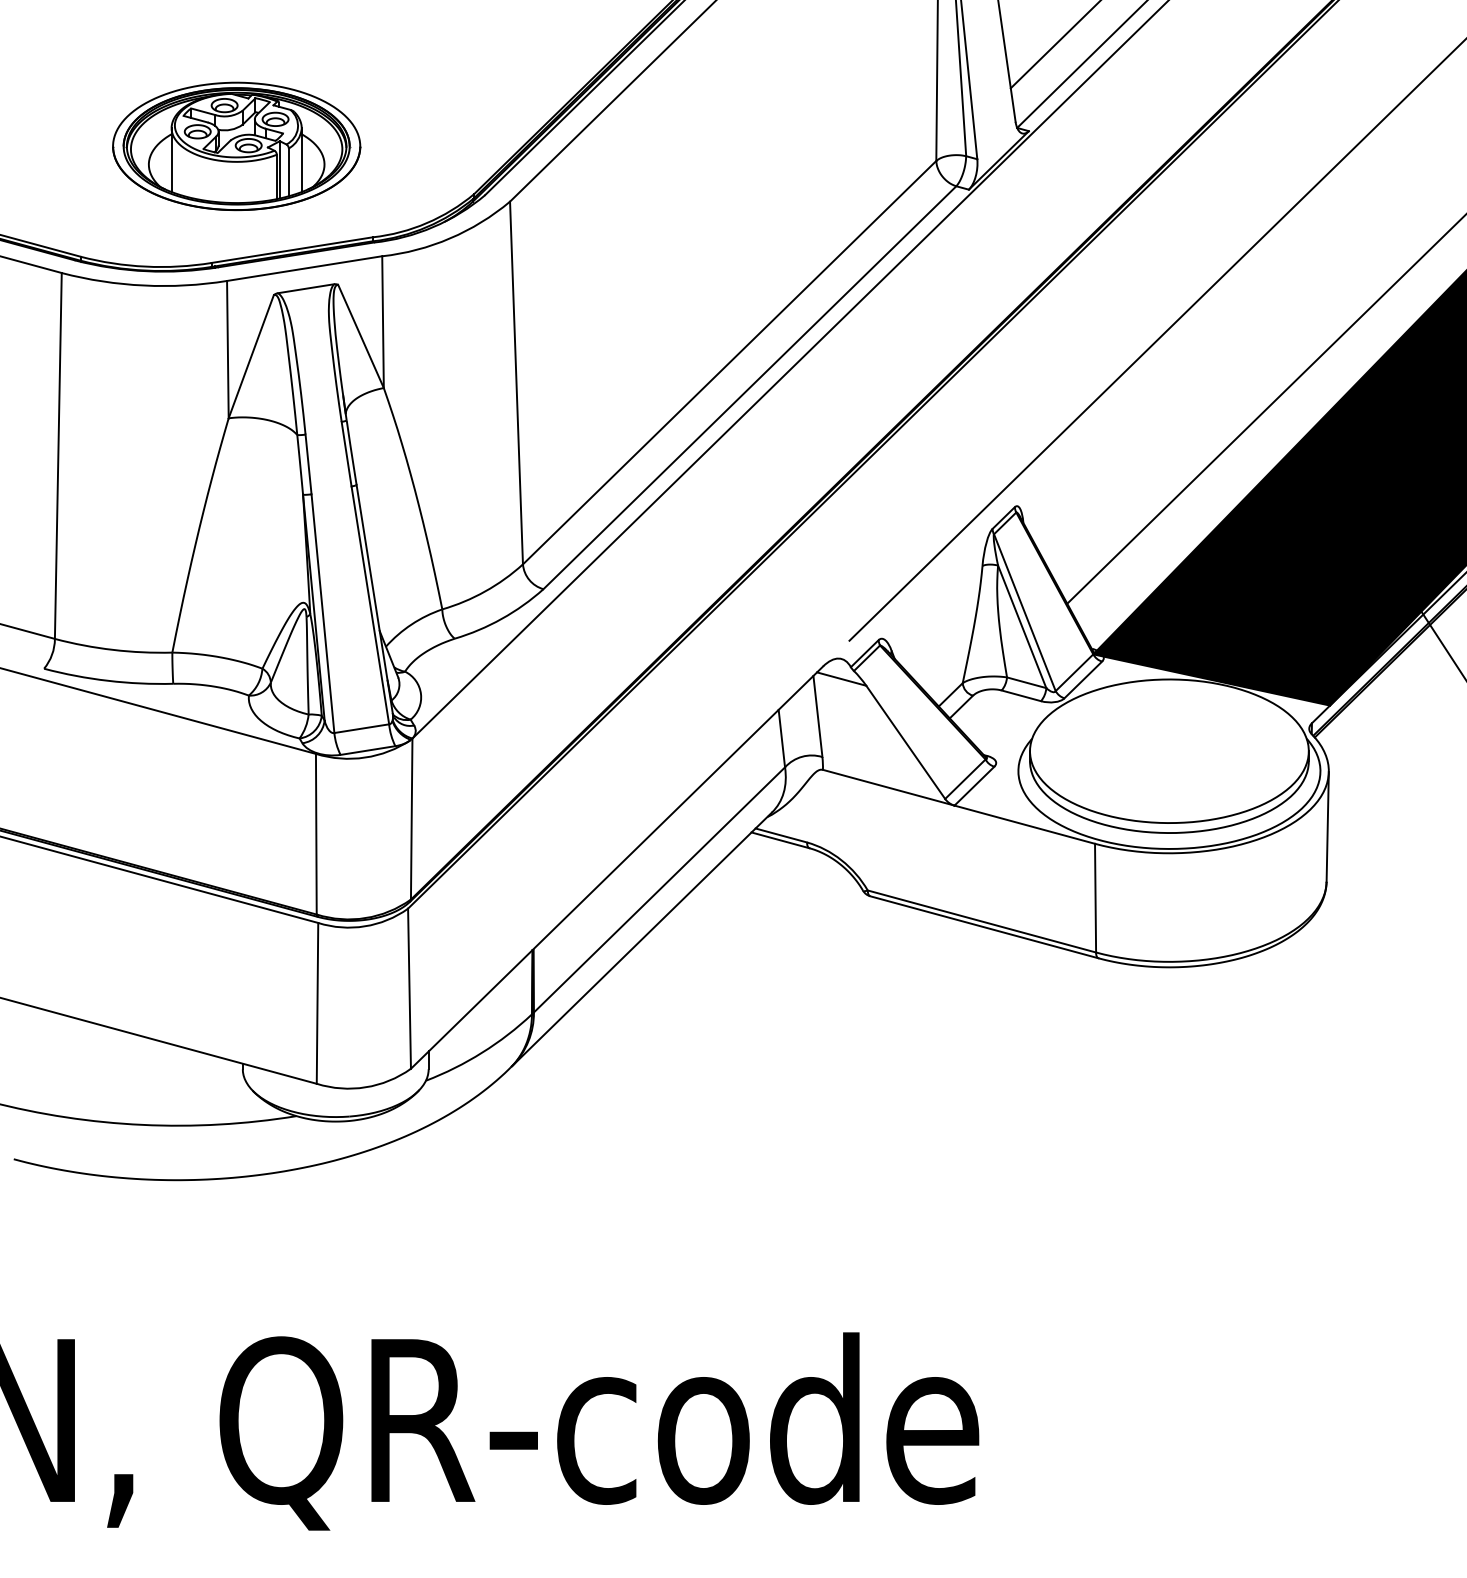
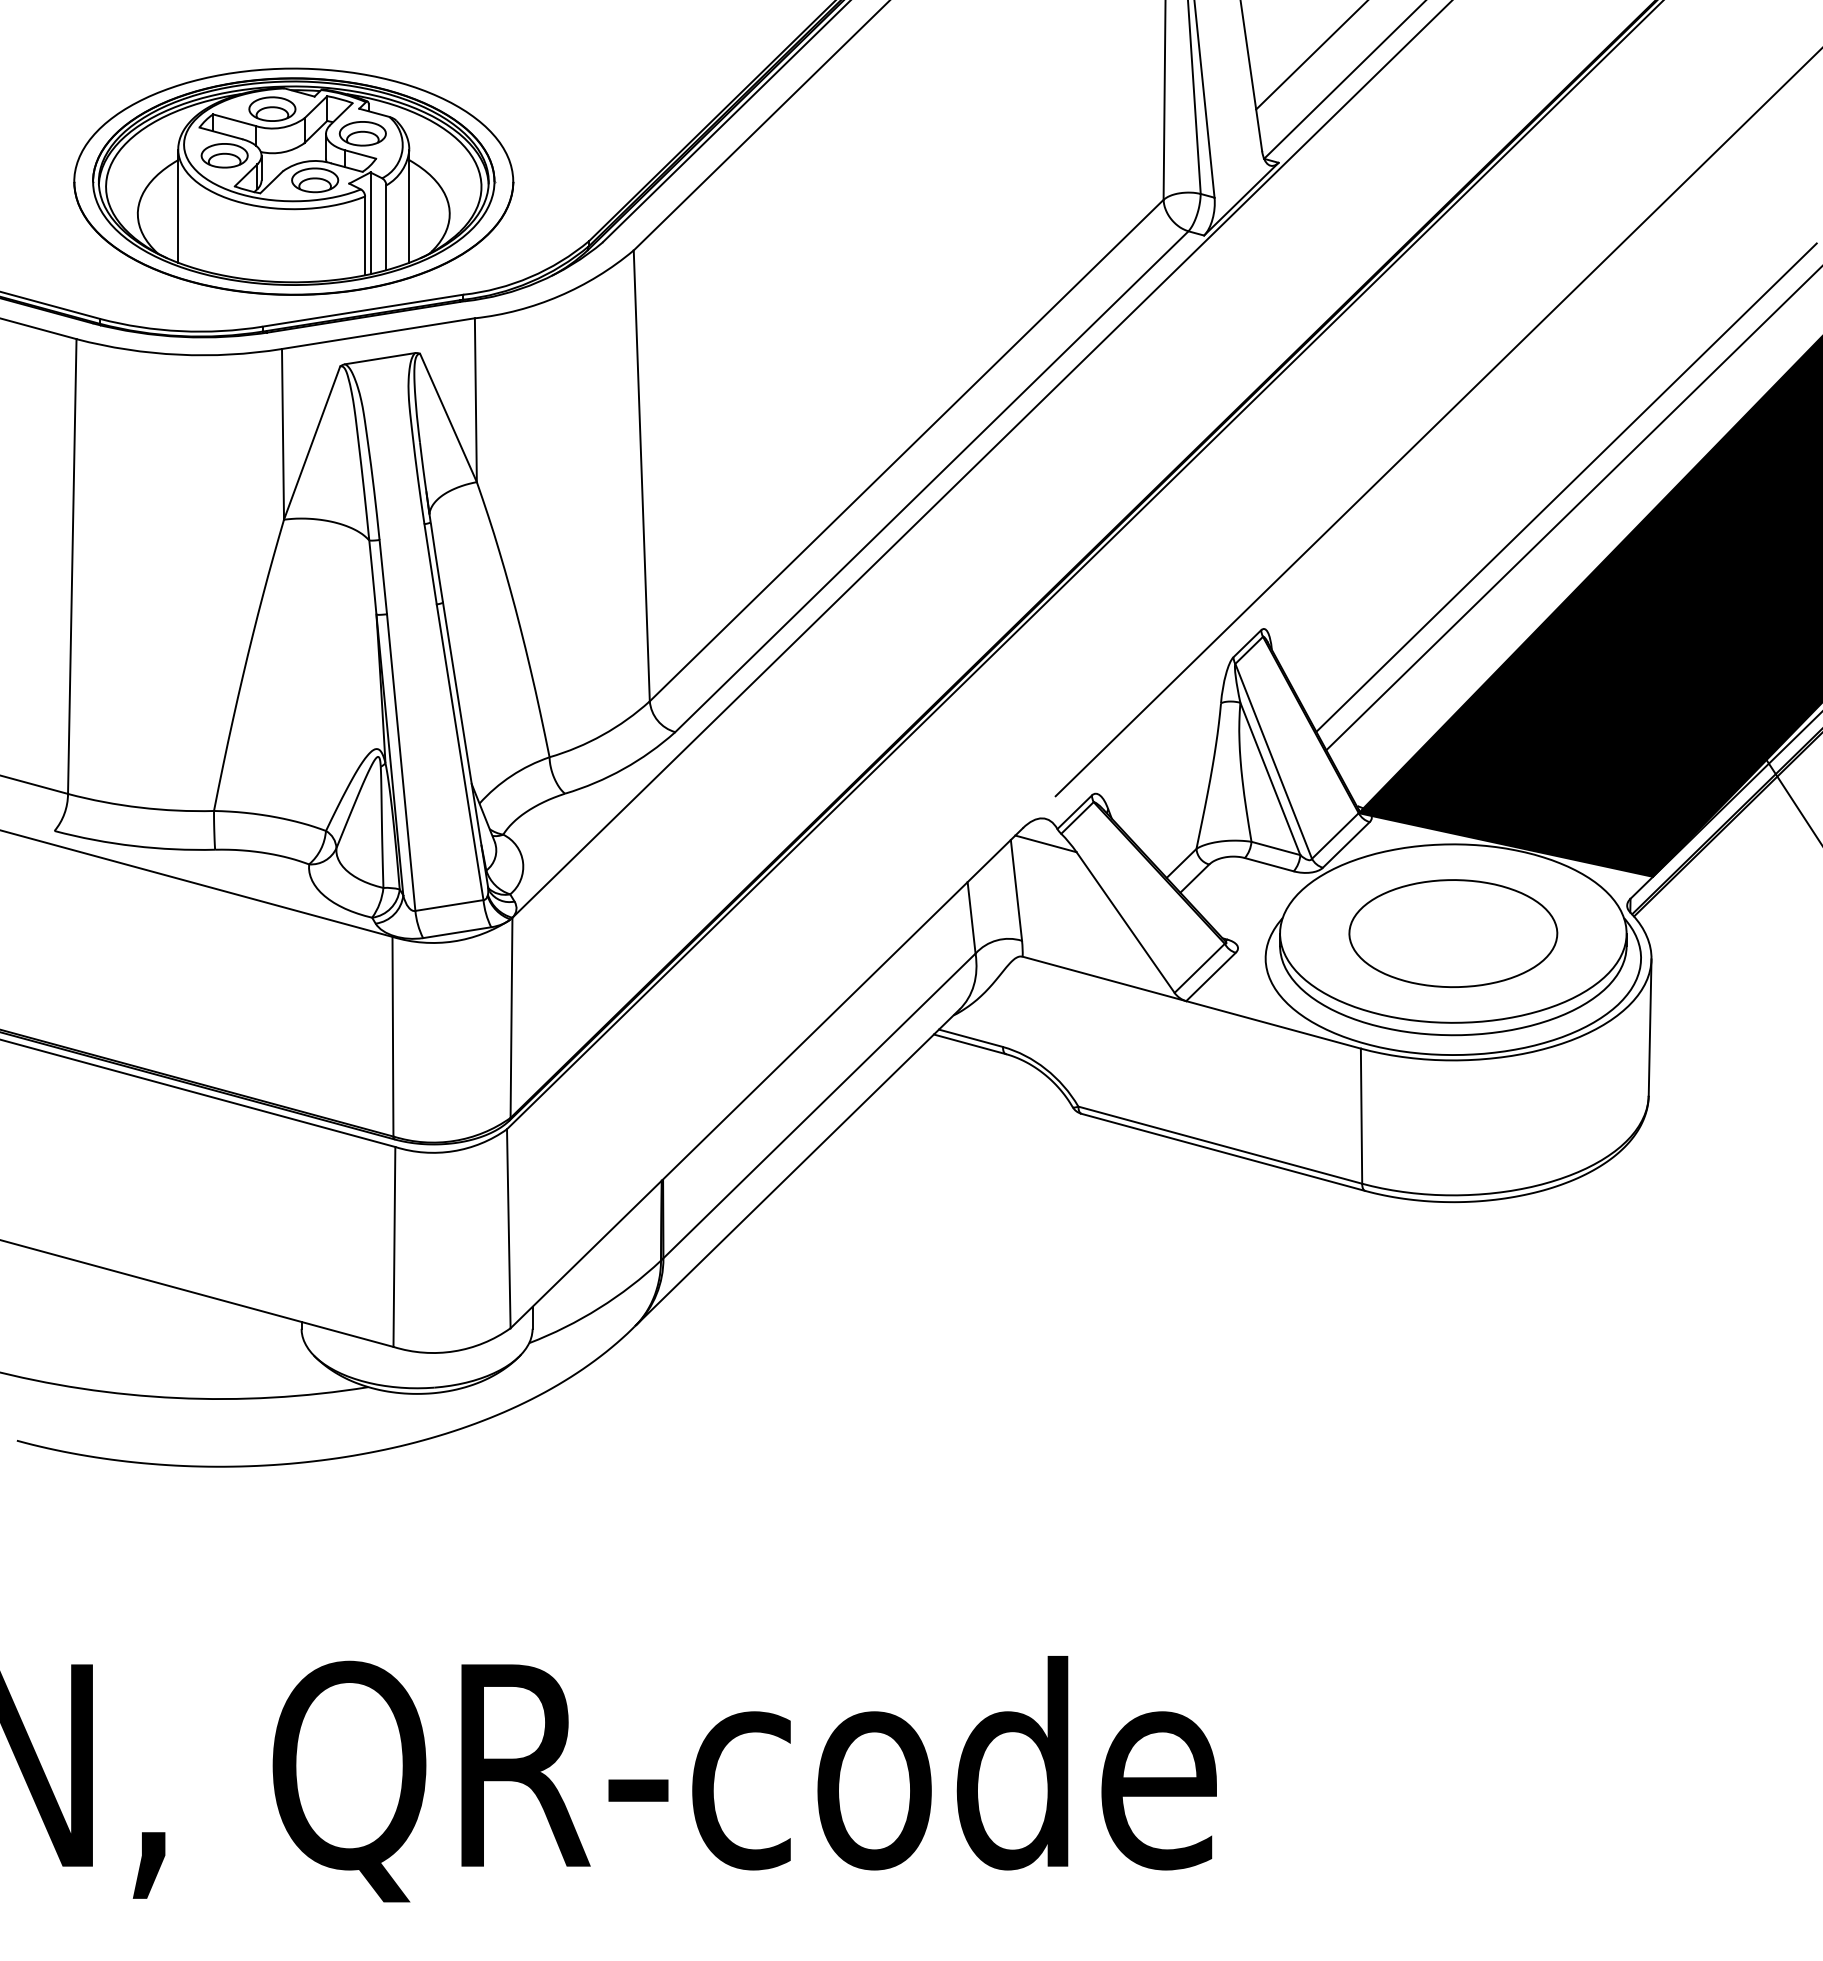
part: (236, 146) -> (293, 181), size x1.43
line: (1260, 392) -> (1566, 487), added
part: (1168, 751) -> (1452, 933), added

